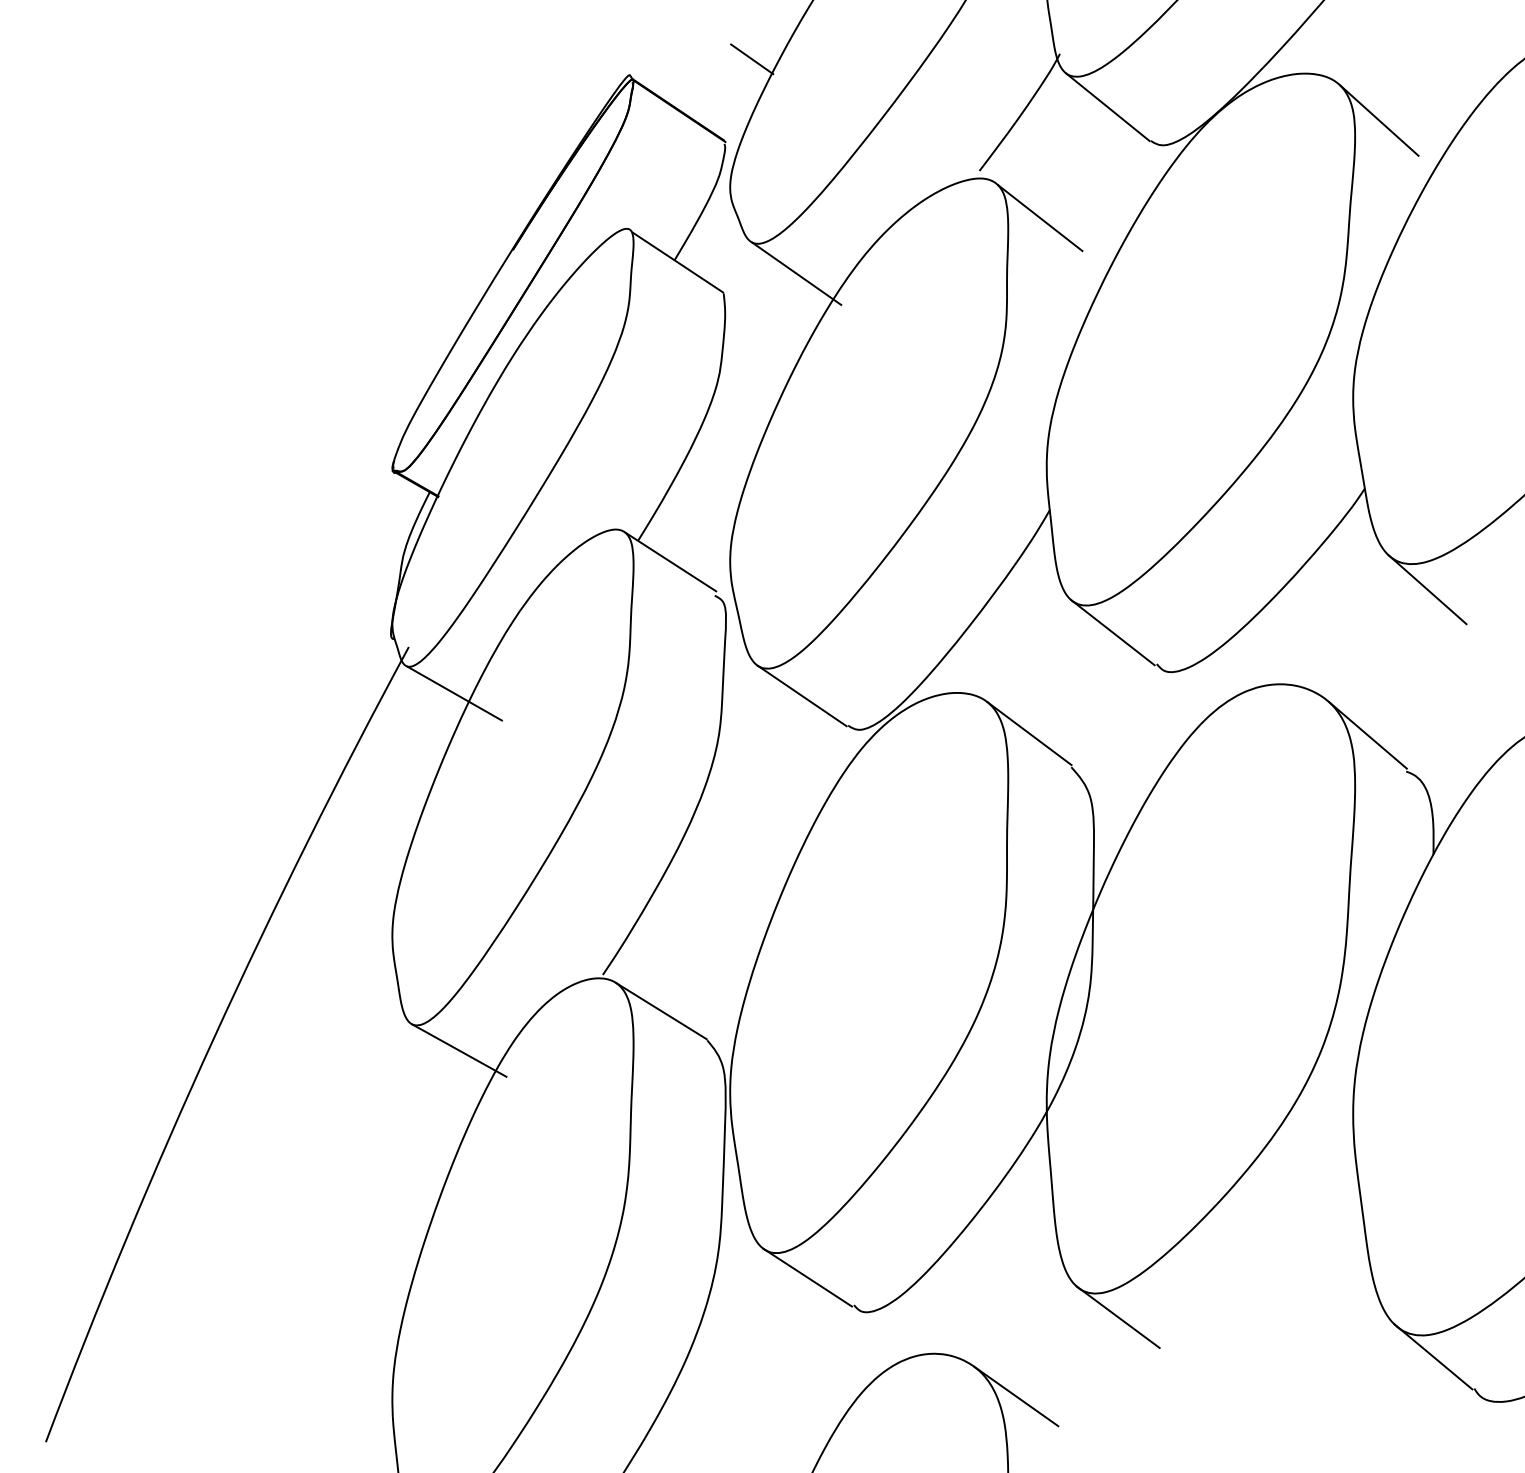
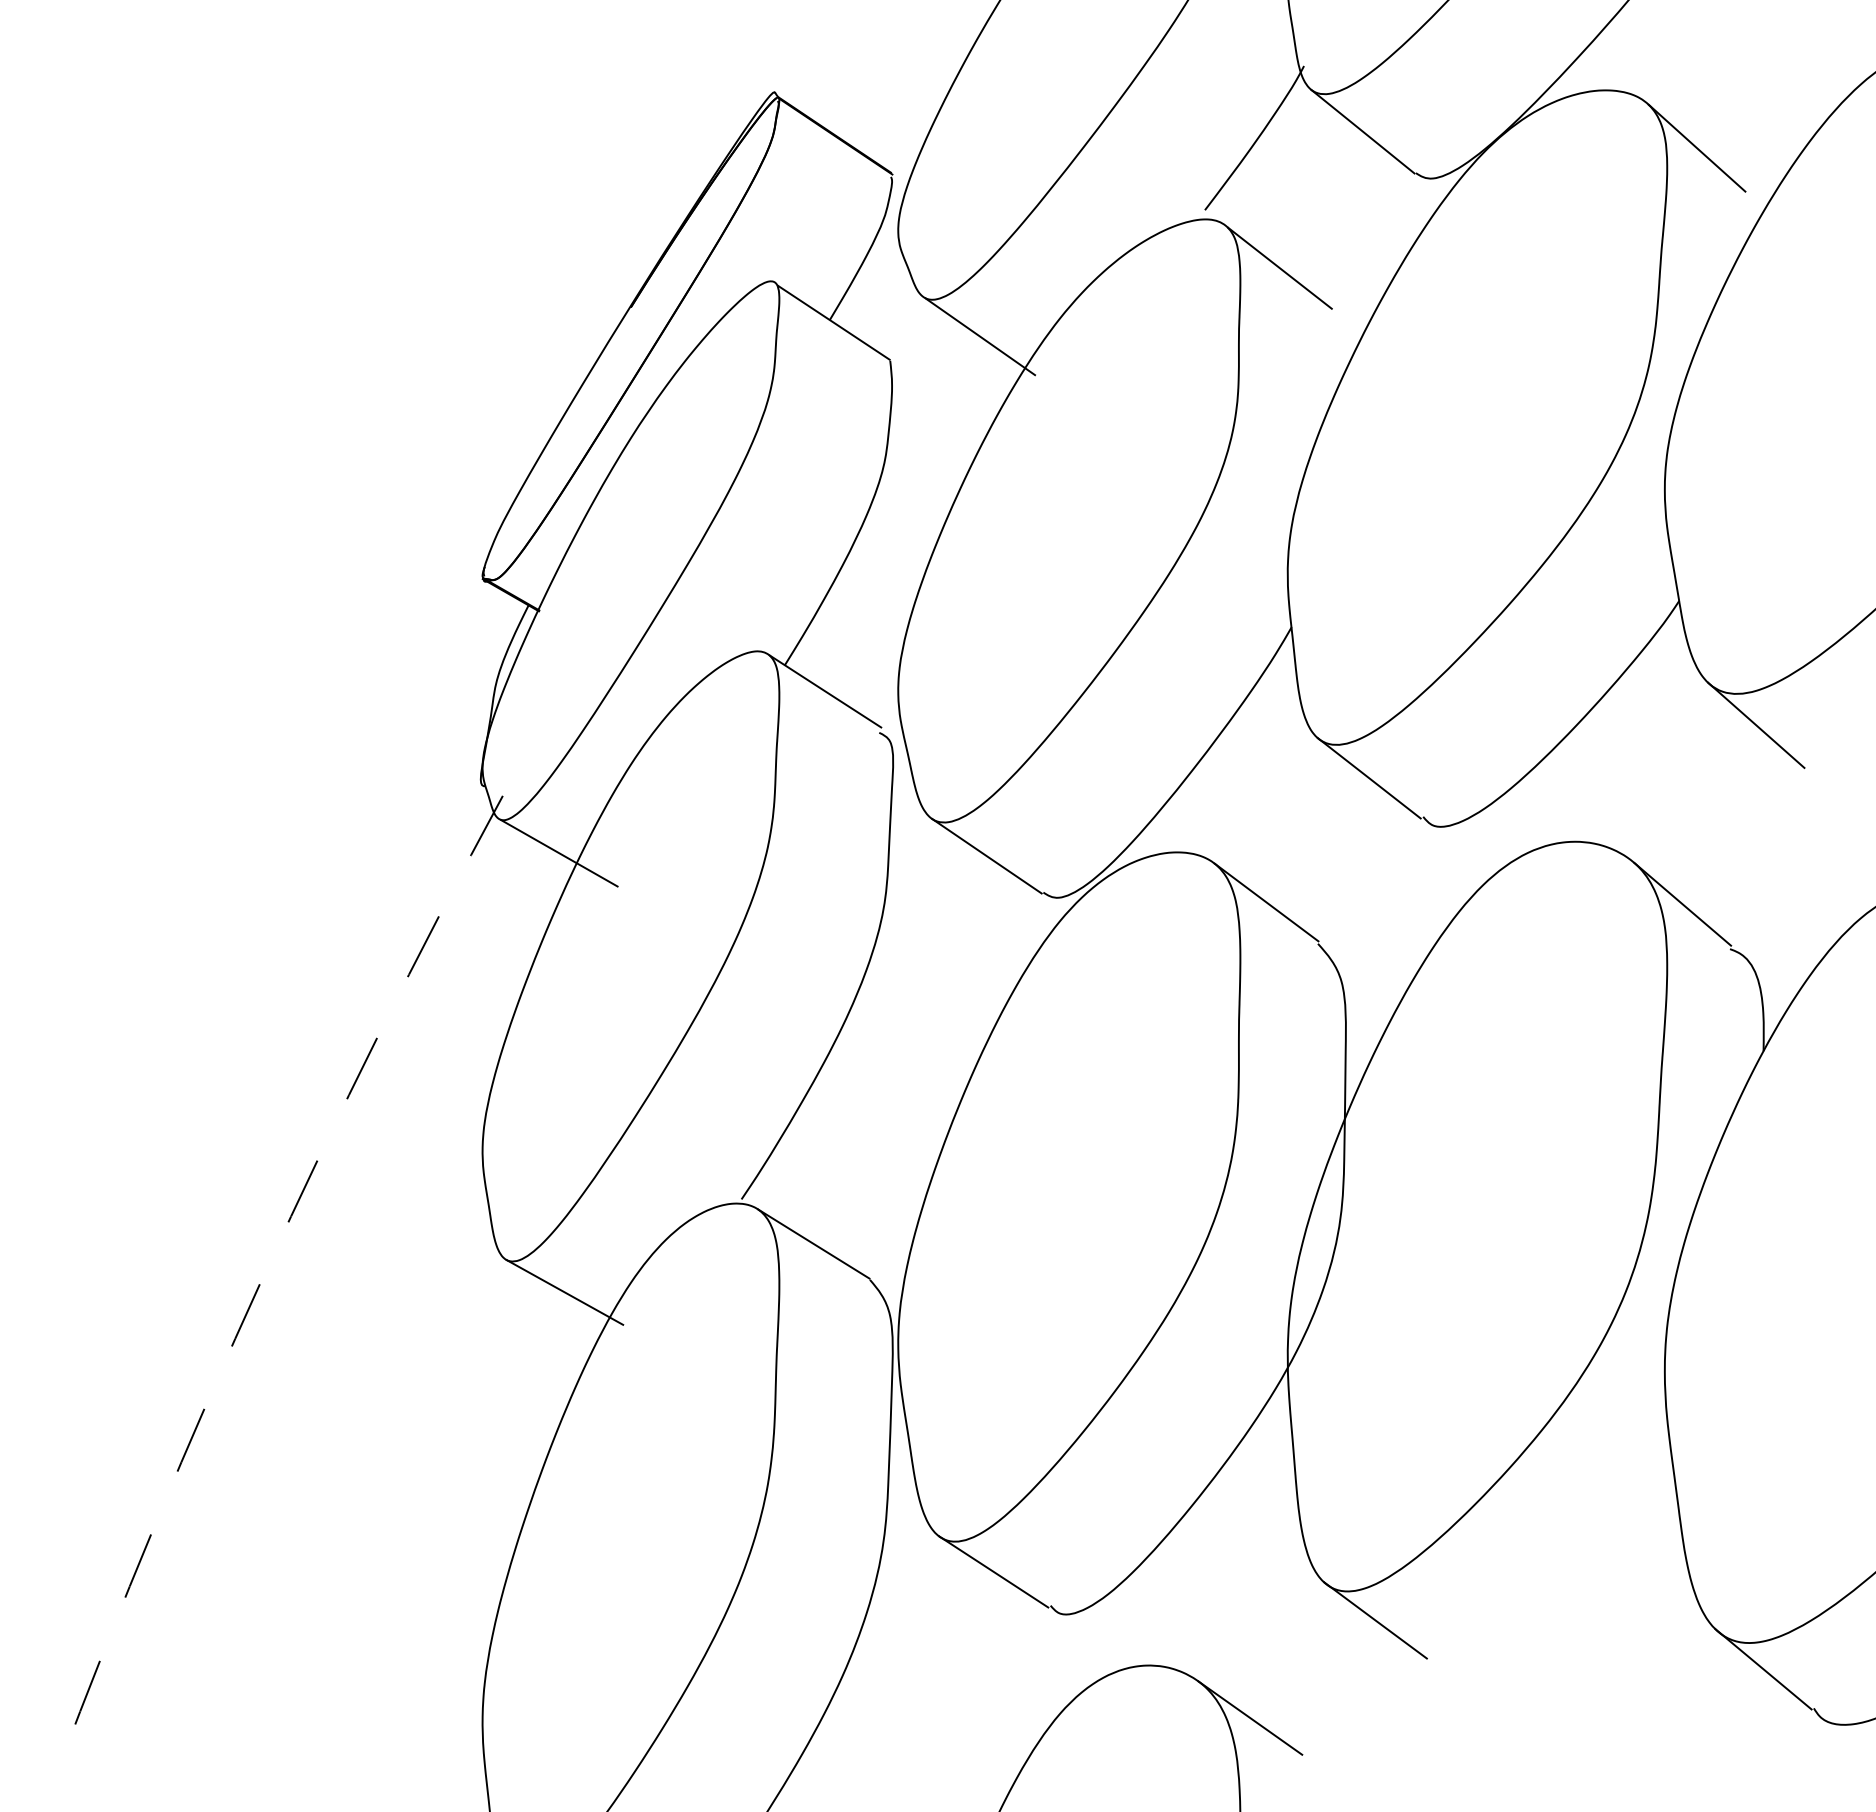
line: (752, 59) -> (925, 72), removed
arc: (213, 1038) -> (262, 1277), solid -> dashed

